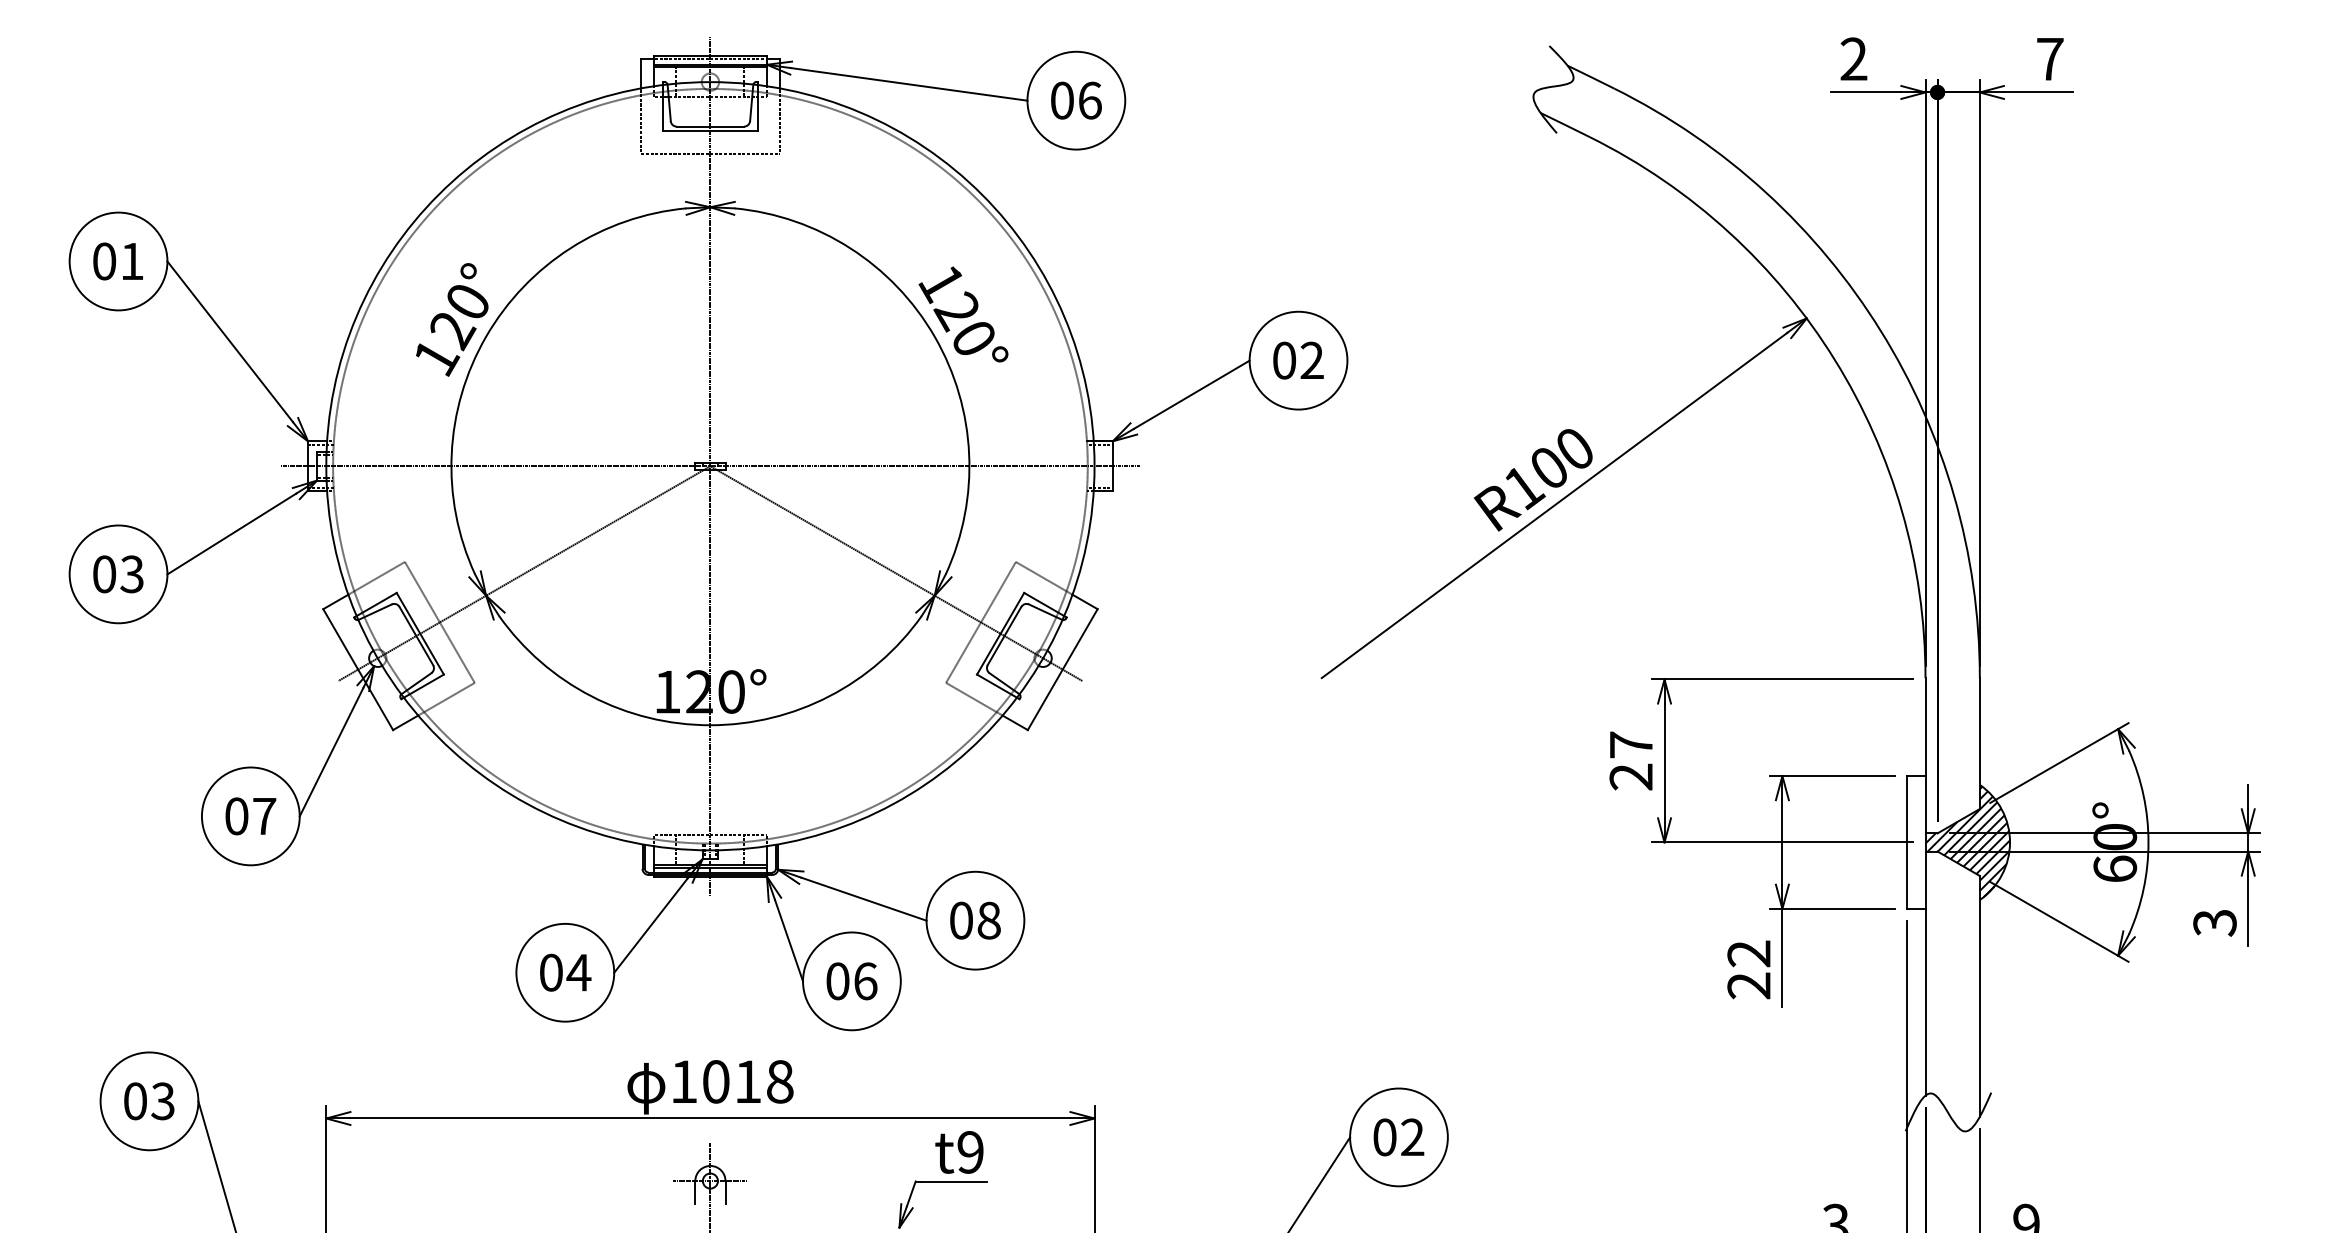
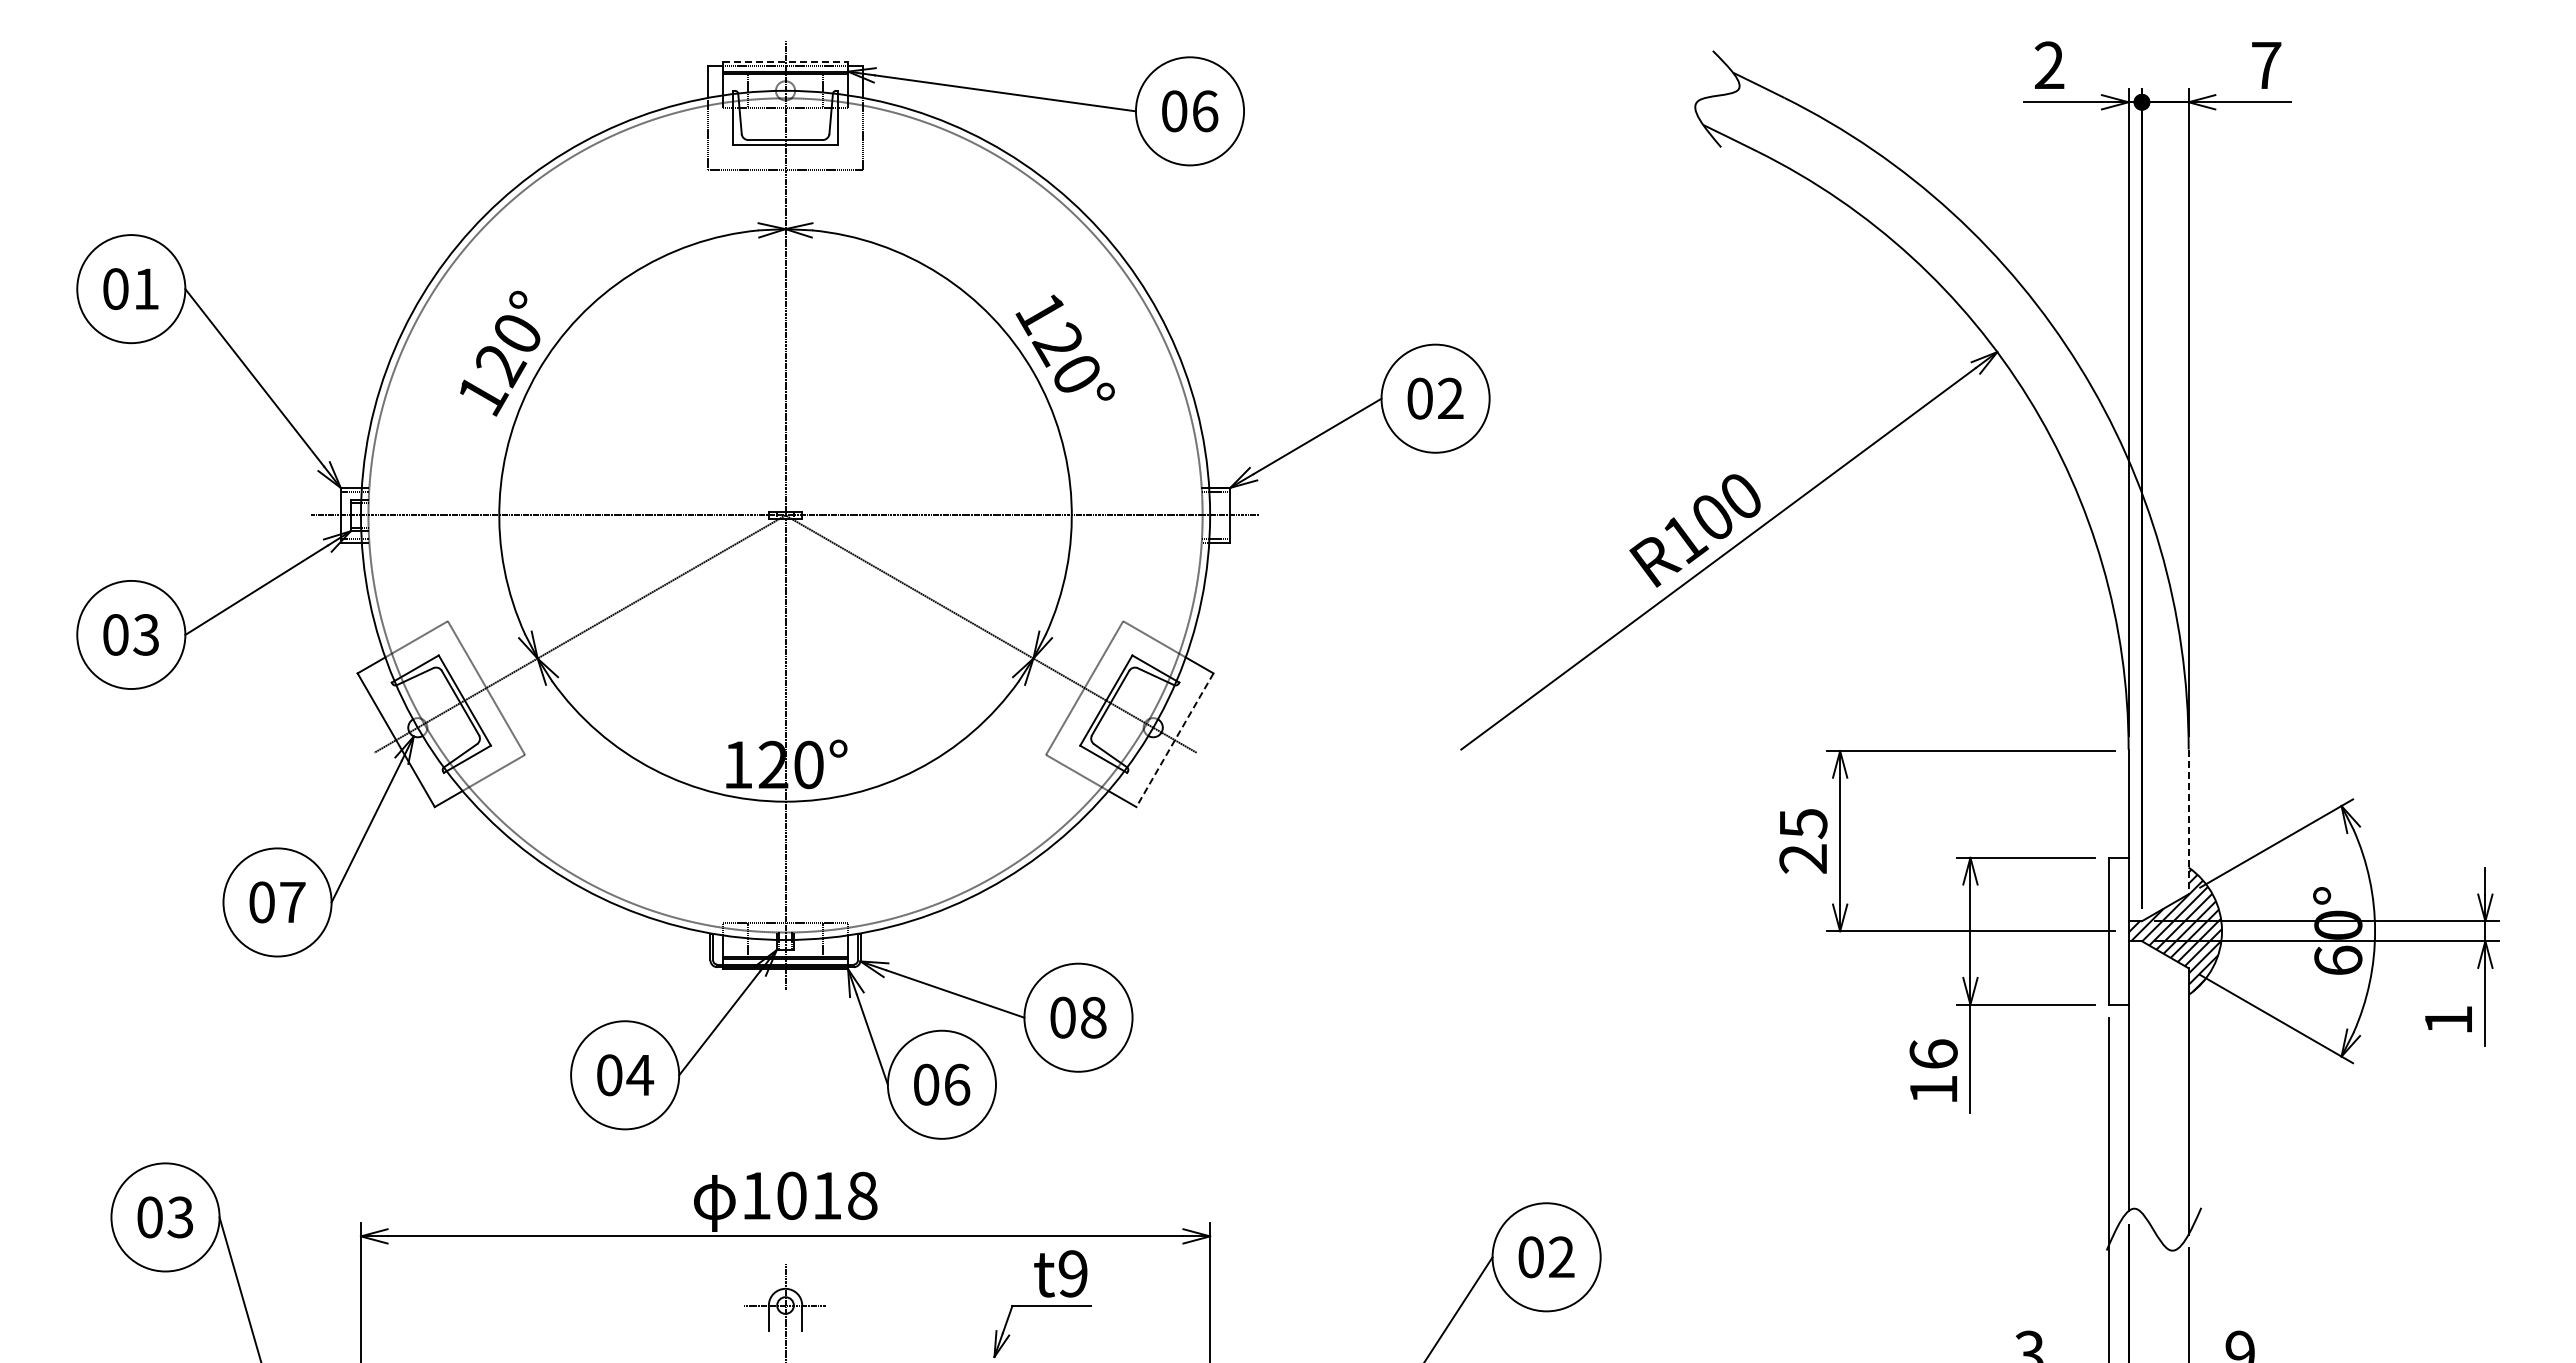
line: (710, 55) -> (785, 61), solid -> dashed
line: (1062, 669) -> (1174, 740), solid -> dashed
text: (1631, 744) -> (1803, 823), 27 -> 25
line: (1979, 744) -> (2188, 822), solid -> dashed
text: (2214, 923) -> (2448, 1020), 3 -> 1
text: (1748, 969) -> (1933, 1071), 22 -> 16

